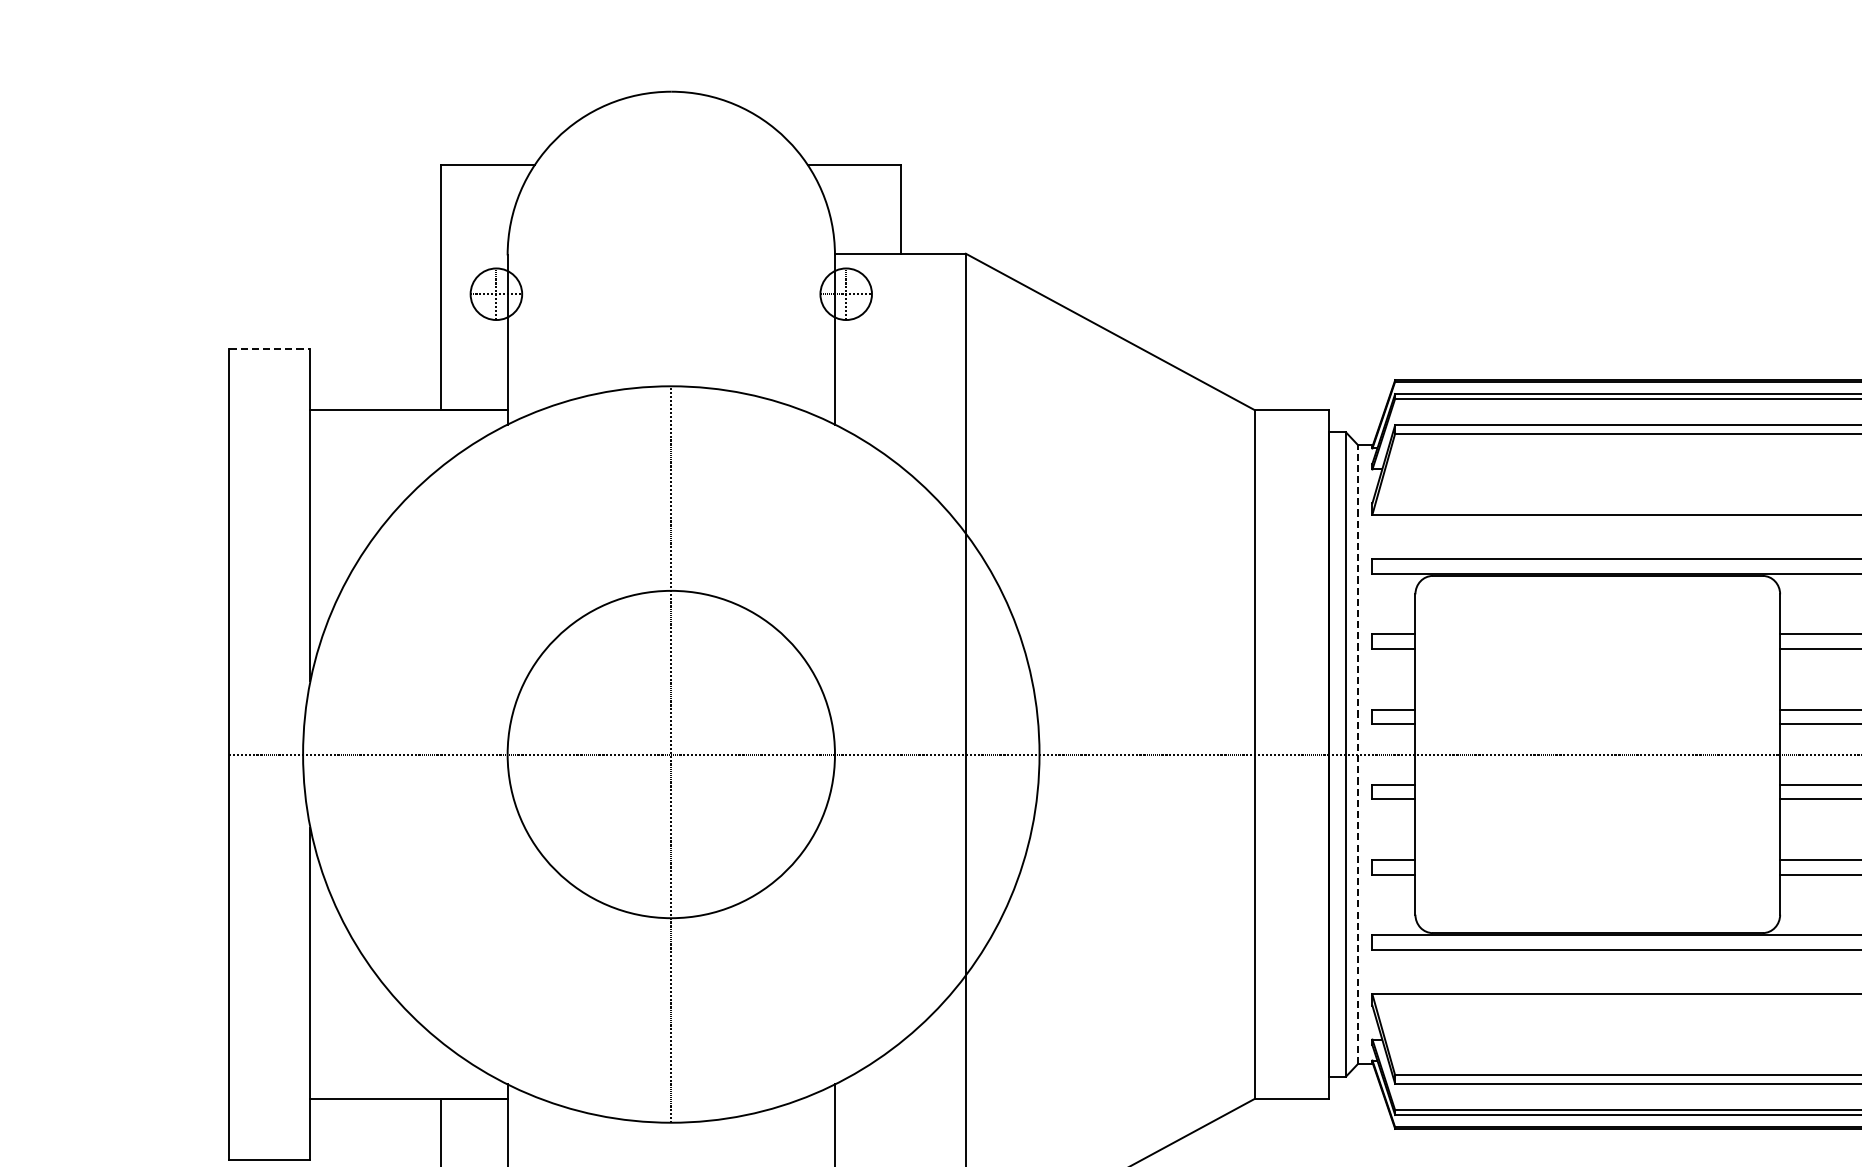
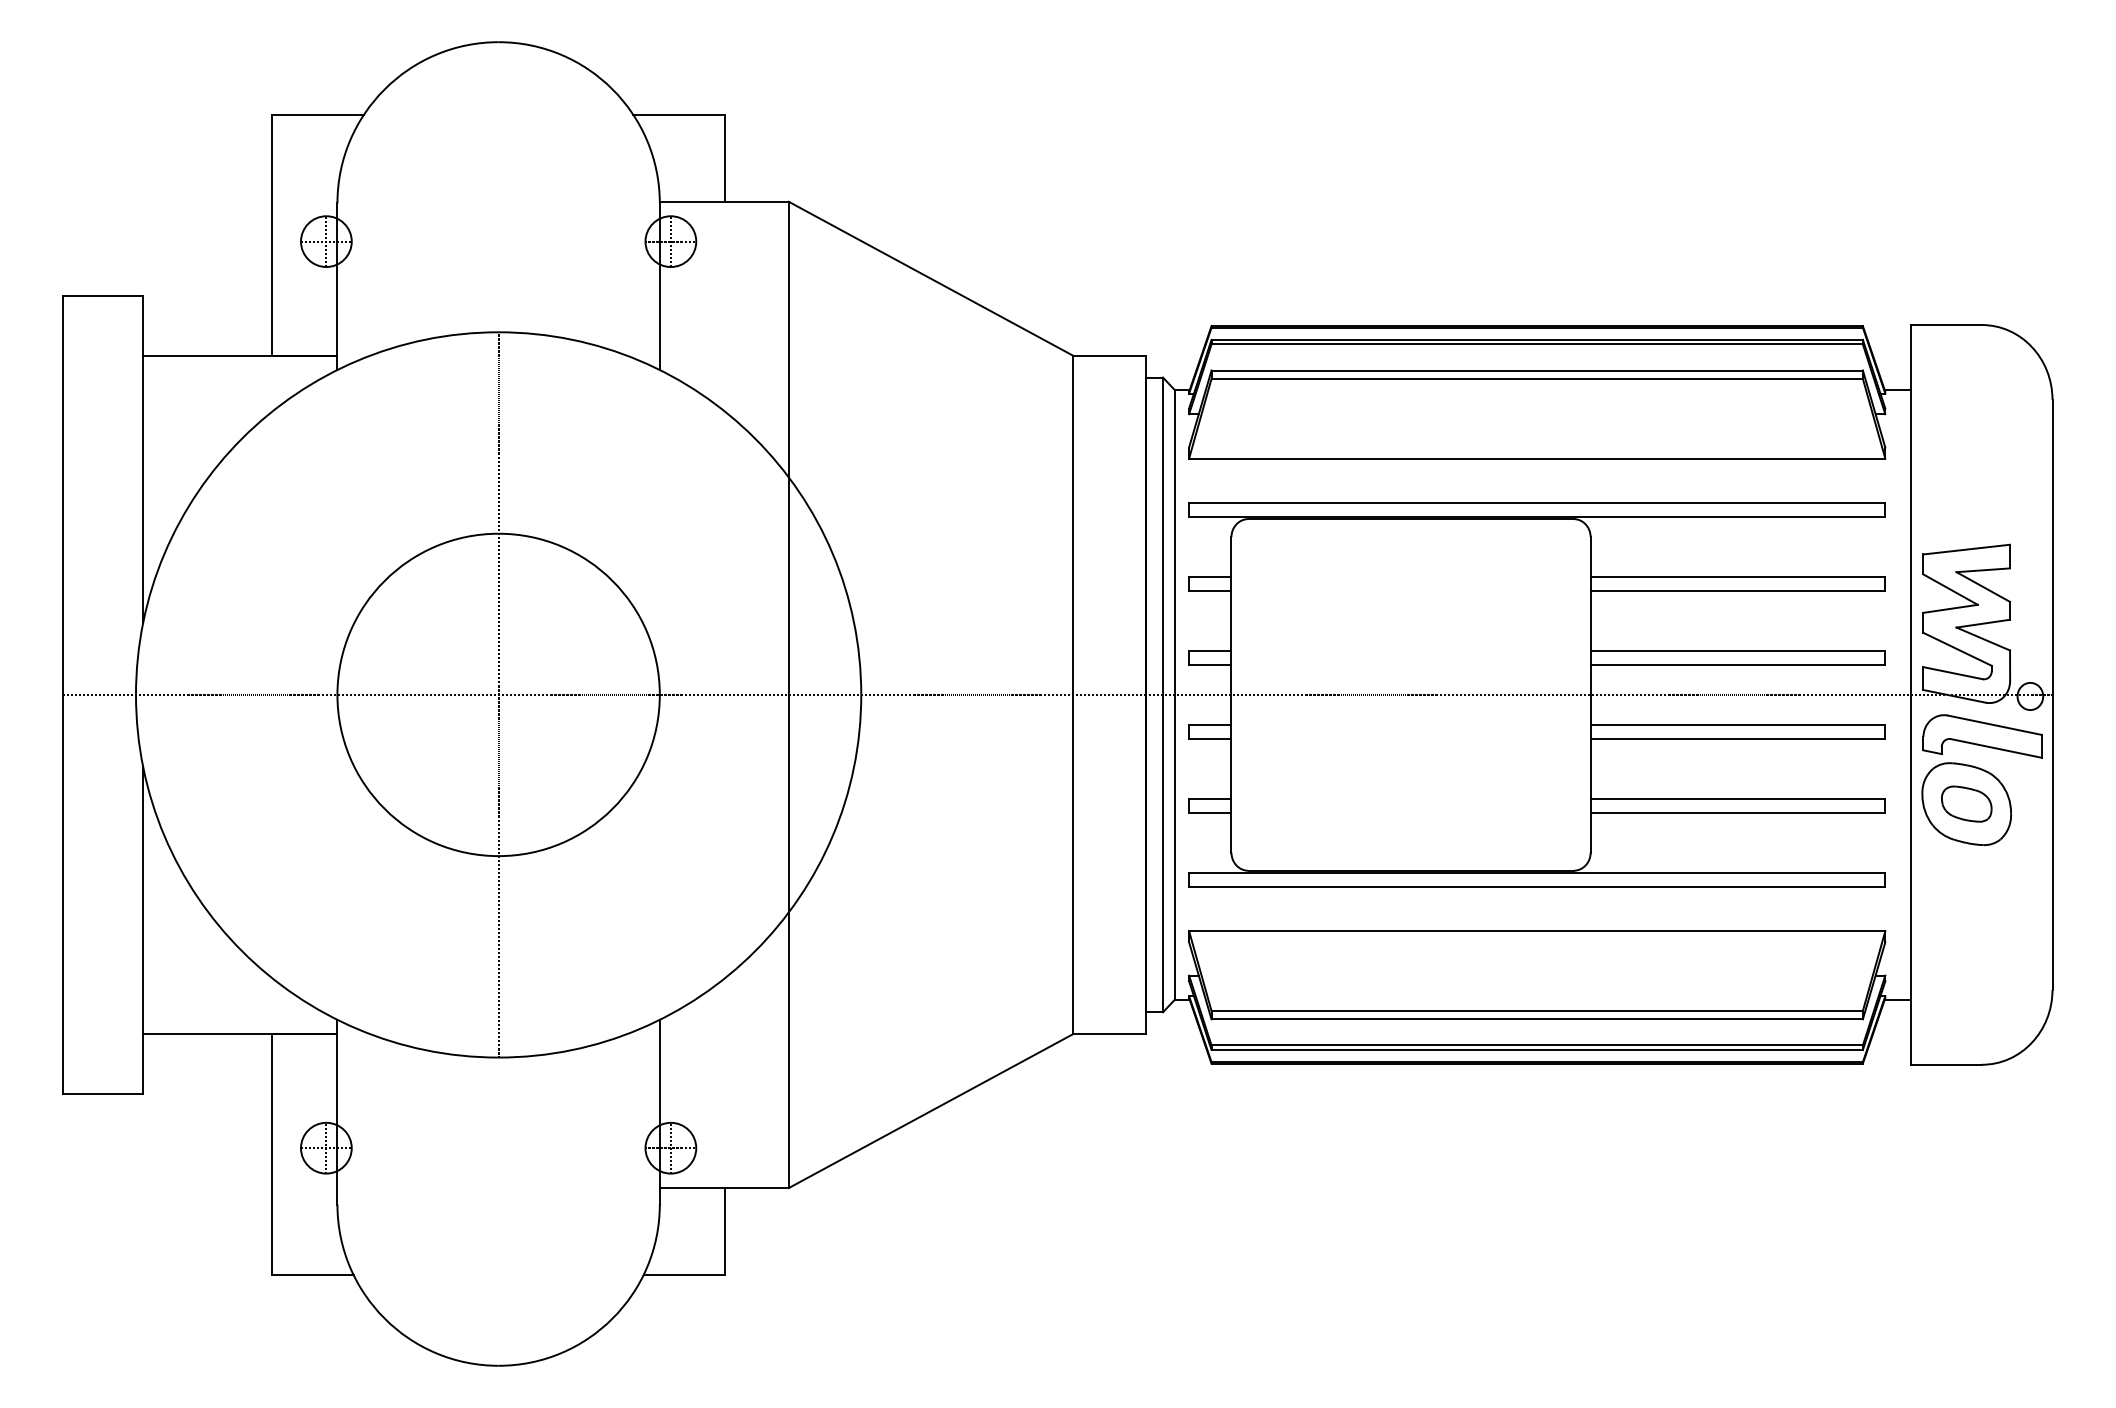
line: (270, 349) -> (103, 296), dashed -> solid
line: (1358, 754) -> (1175, 694), dashed -> solid

